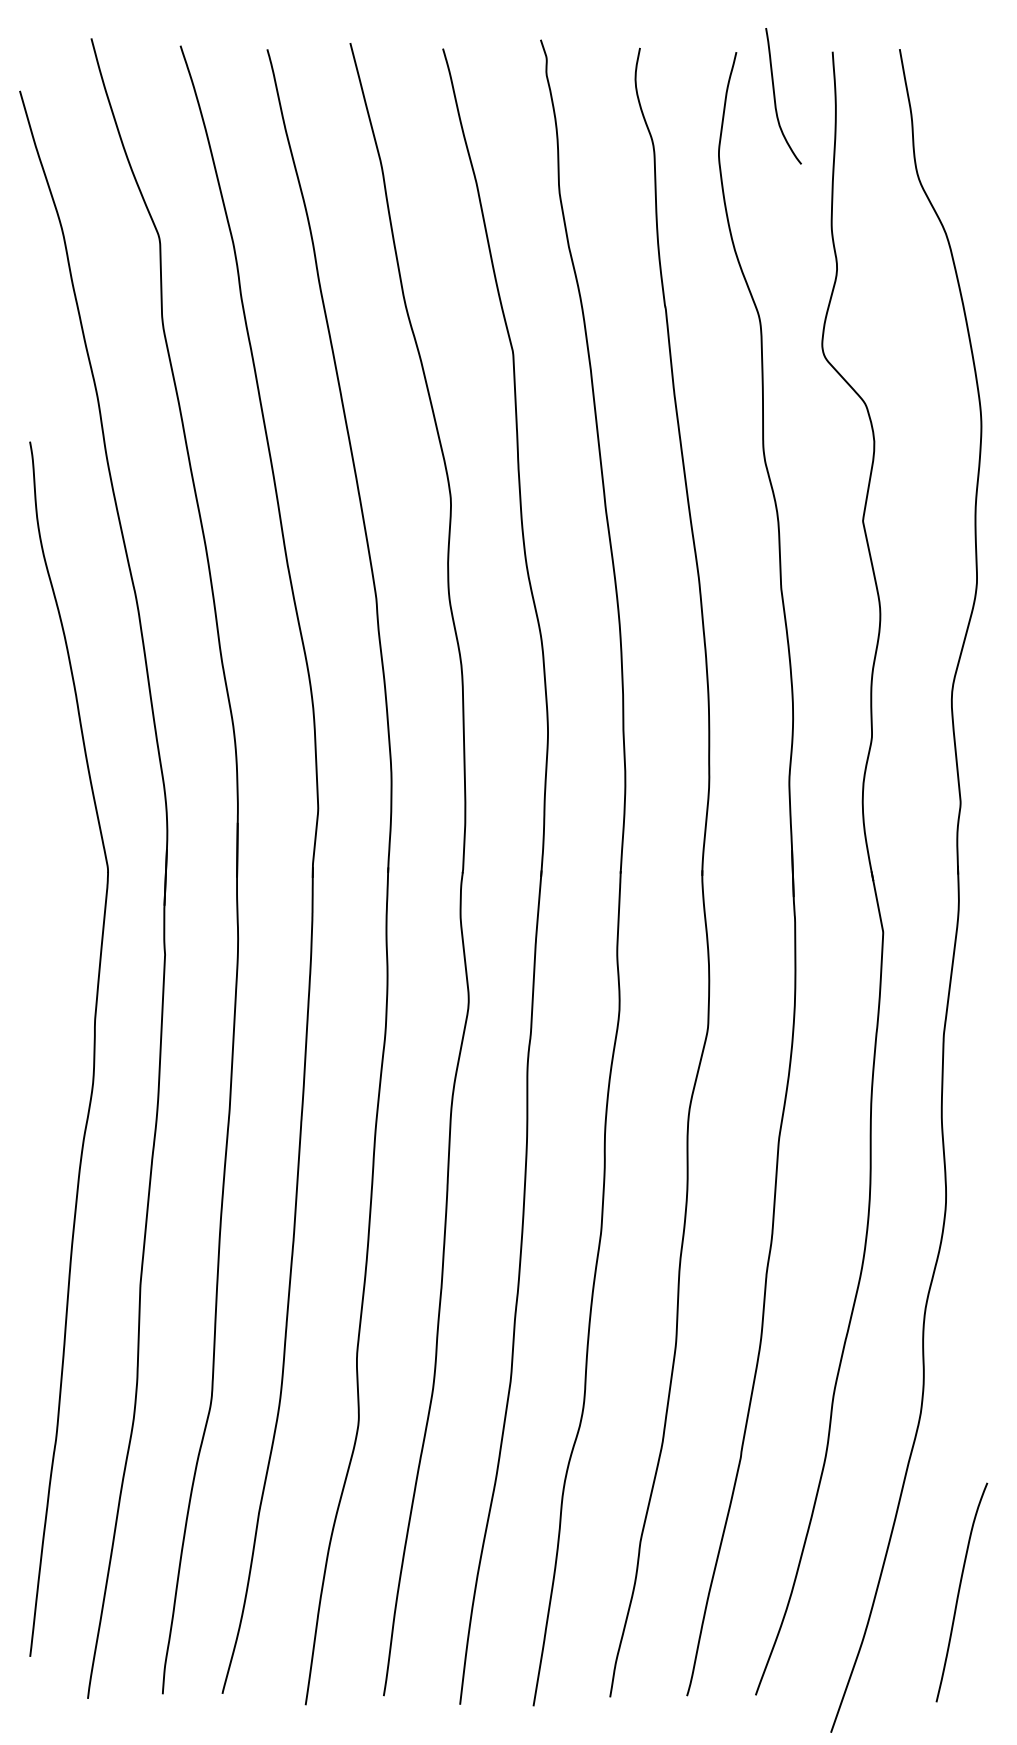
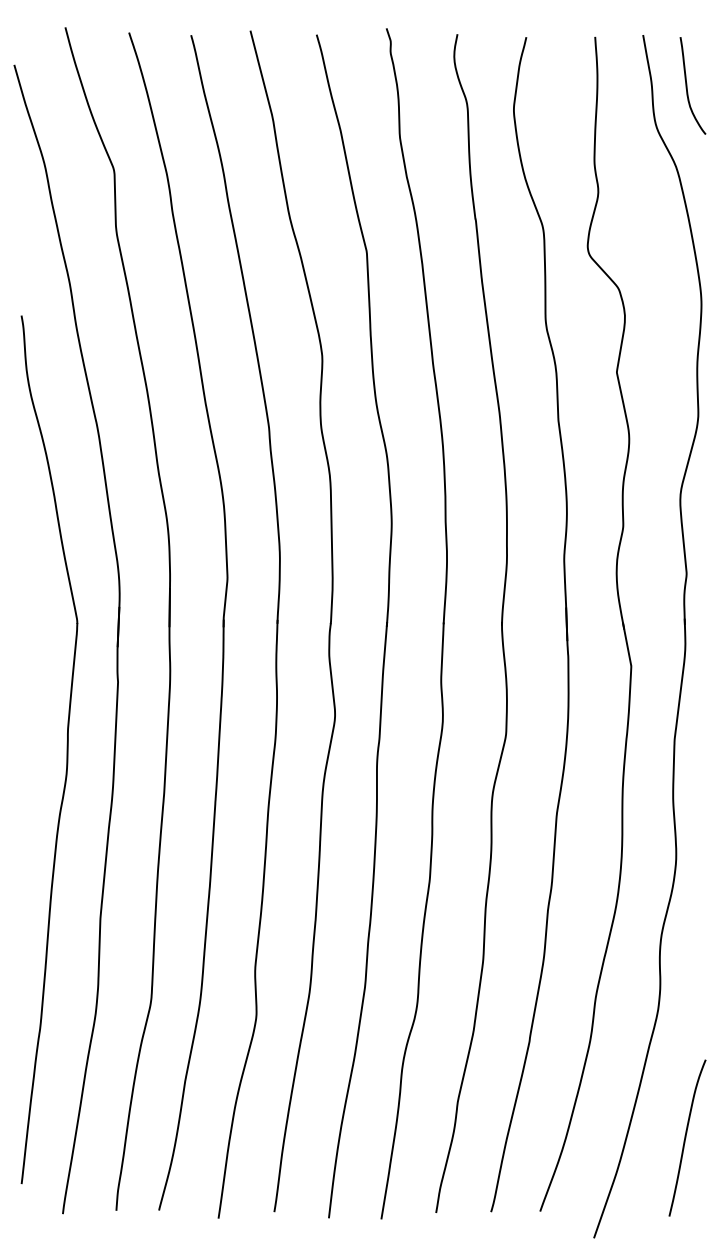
curve: (775, 96) -> (687, 86), moved

